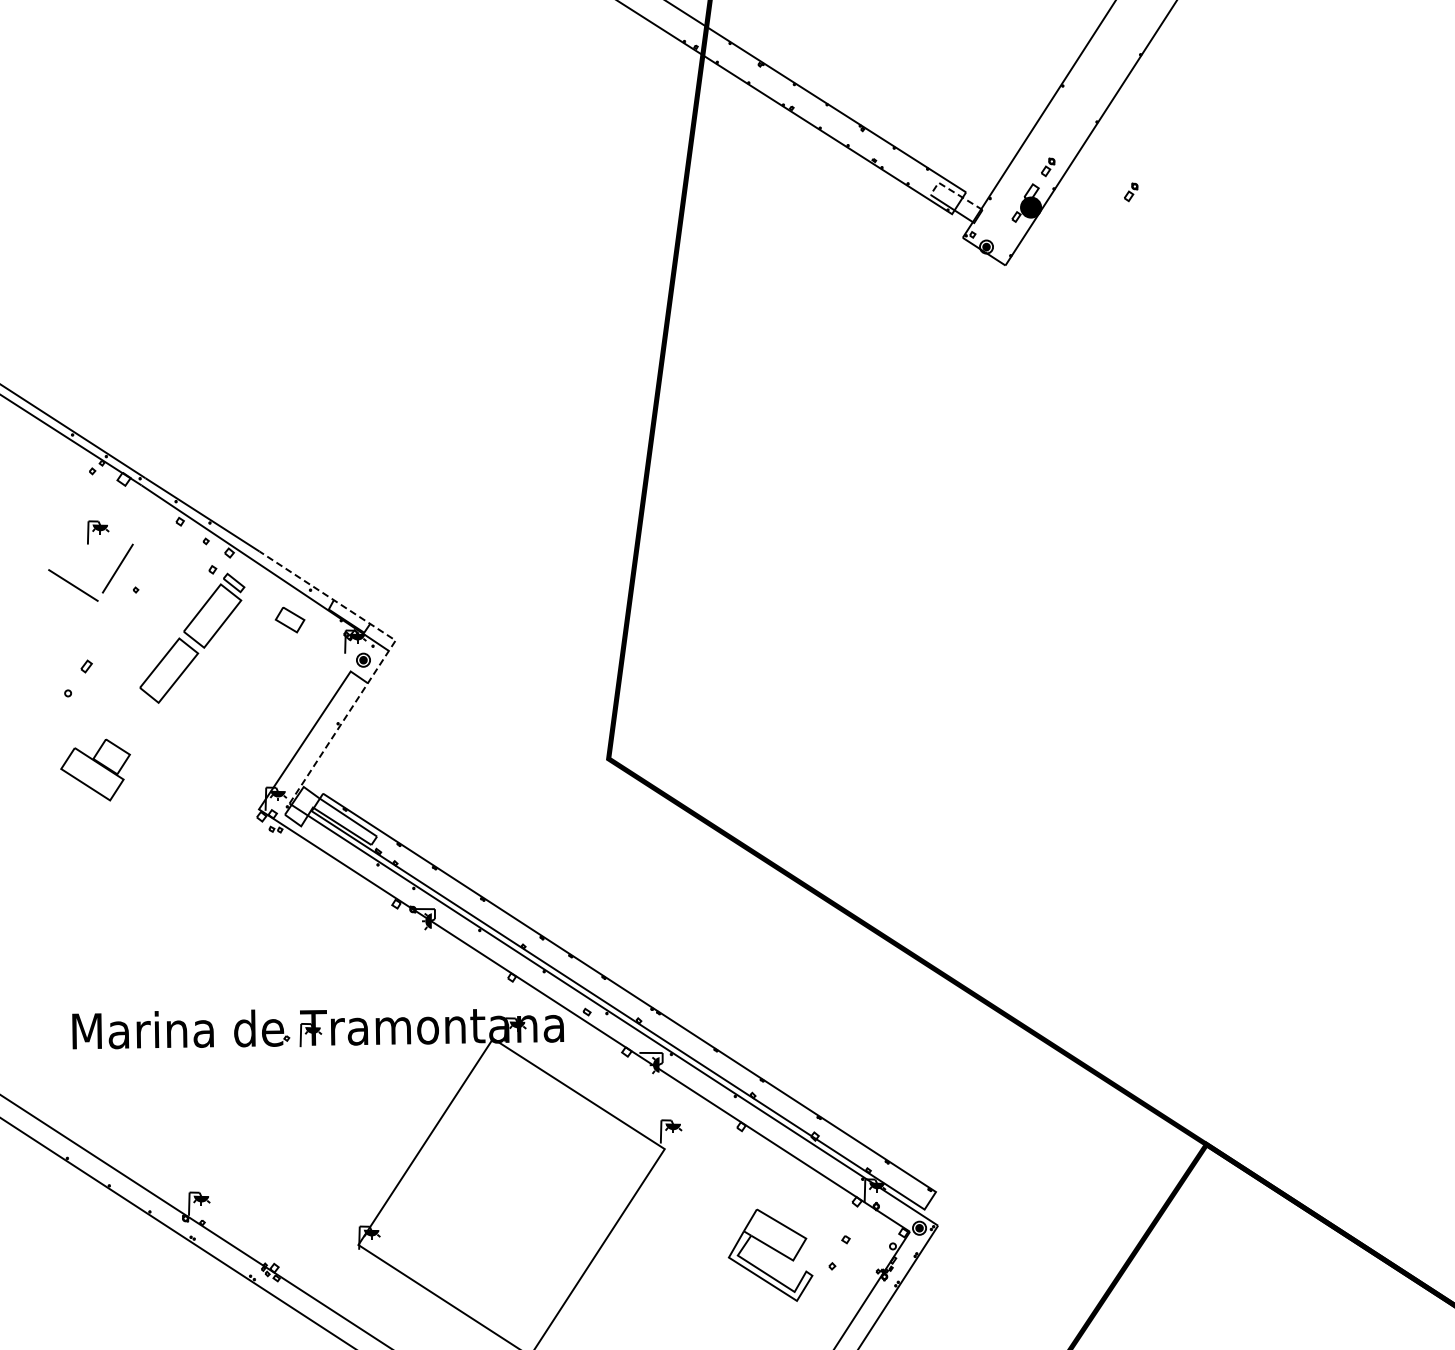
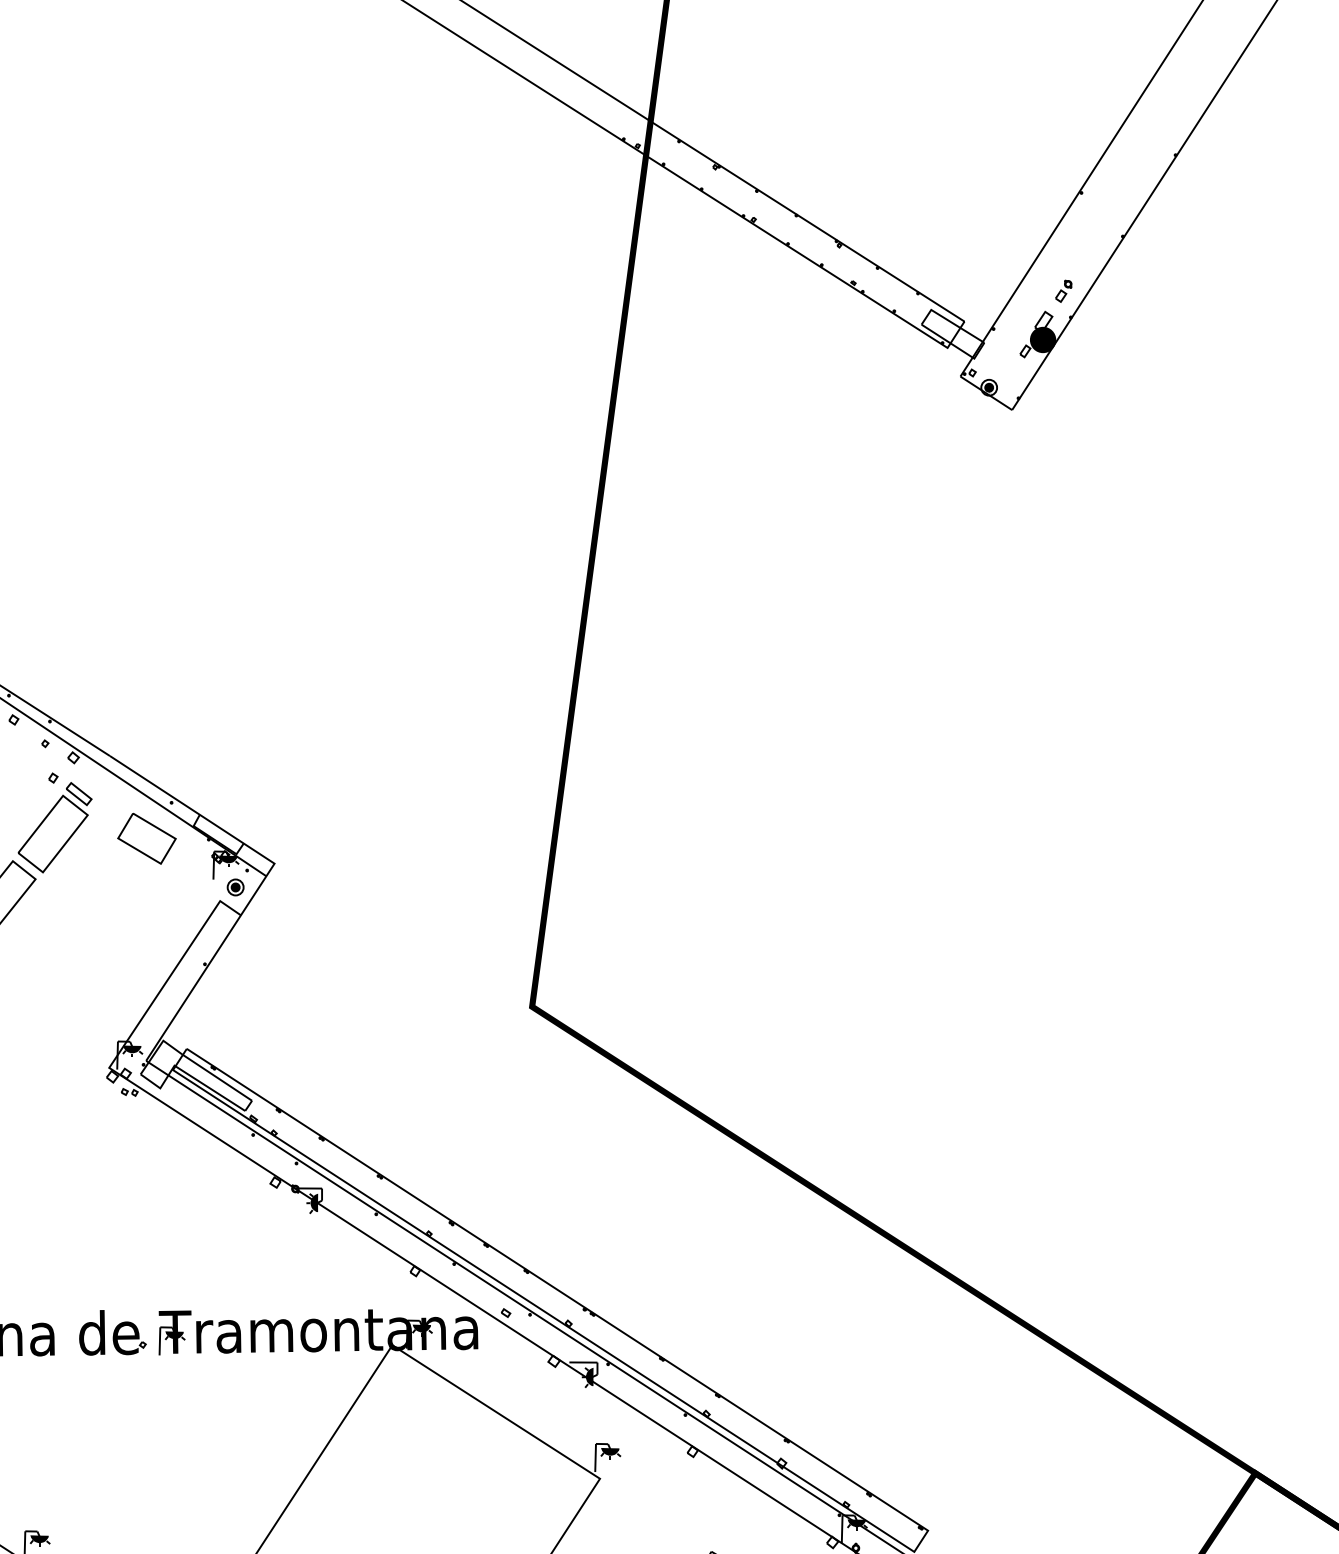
line: (953, 192) -> (949, 321), dashed -> solid
part: (1131, 192) -> (1164, 321), removed
part: (289, 619) -> (146, 838), size x1.67
line: (387, 653) -> (264, 879), dashed -> solid

